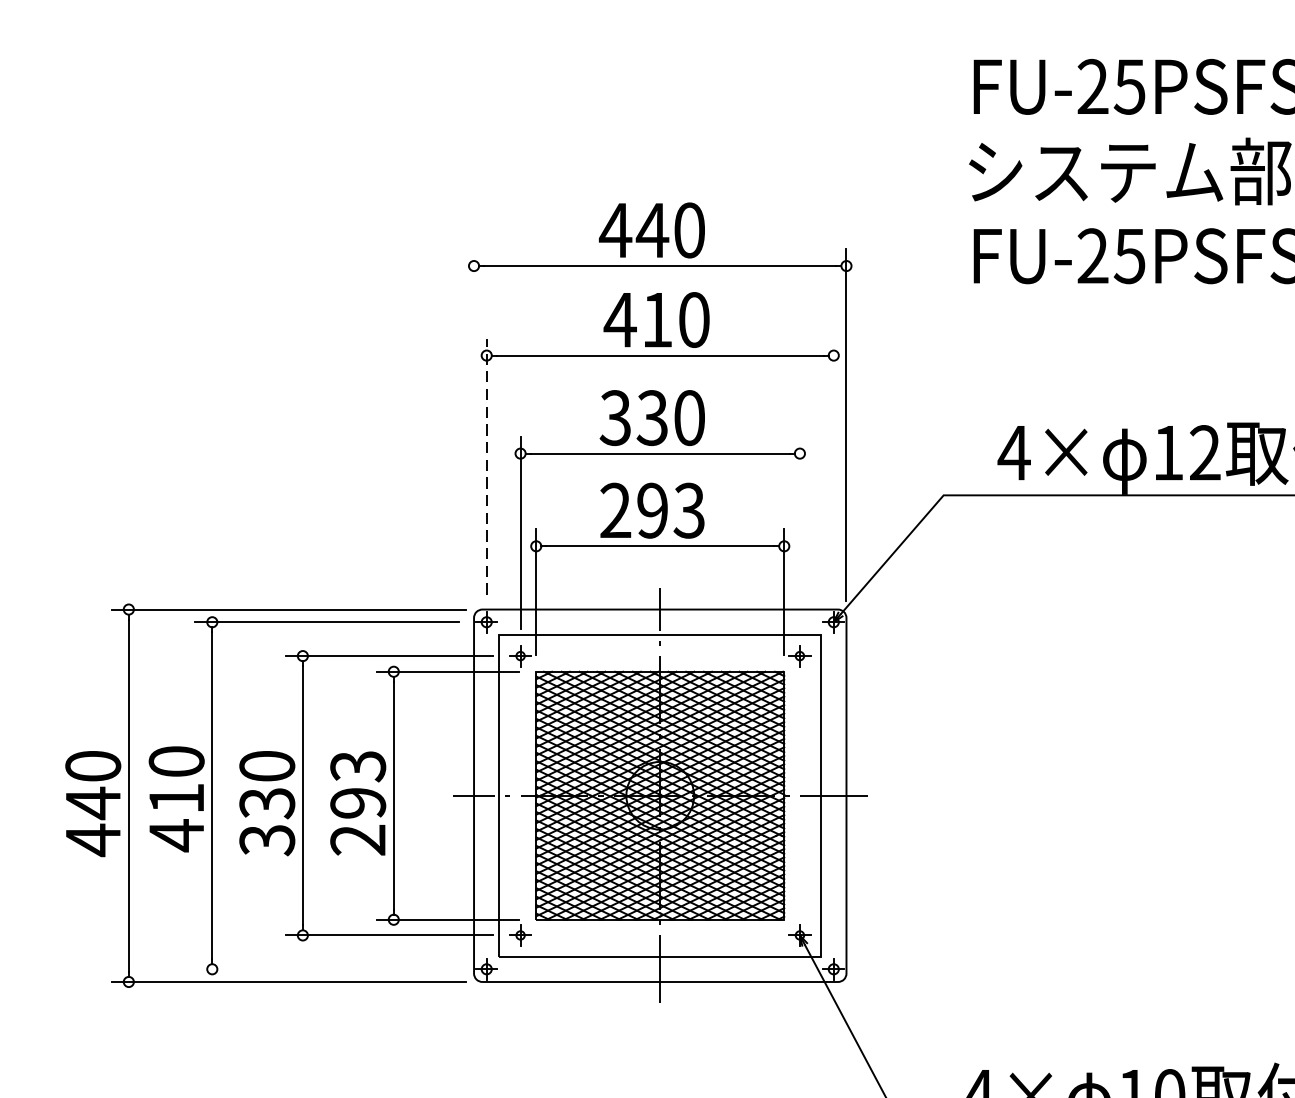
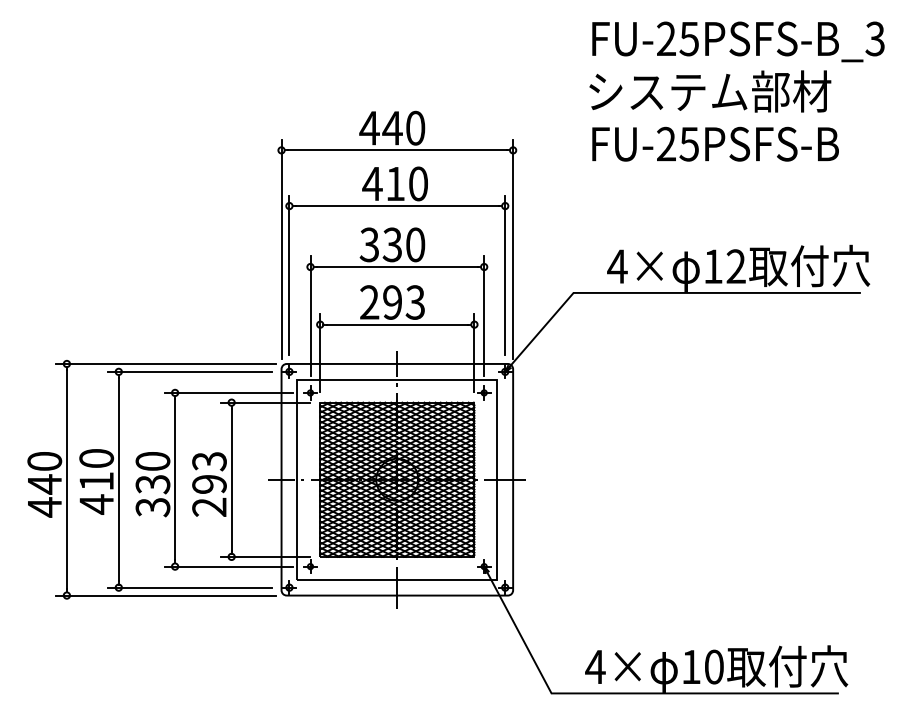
line: (473, 423) -> (281, 248), added
line: (834, 465) -> (505, 274), added
line: (486, 467) -> (289, 275), dashed -> solid
line: (800, 531) -> (484, 315), added
line: (327, 969) -> (190, 587), added

